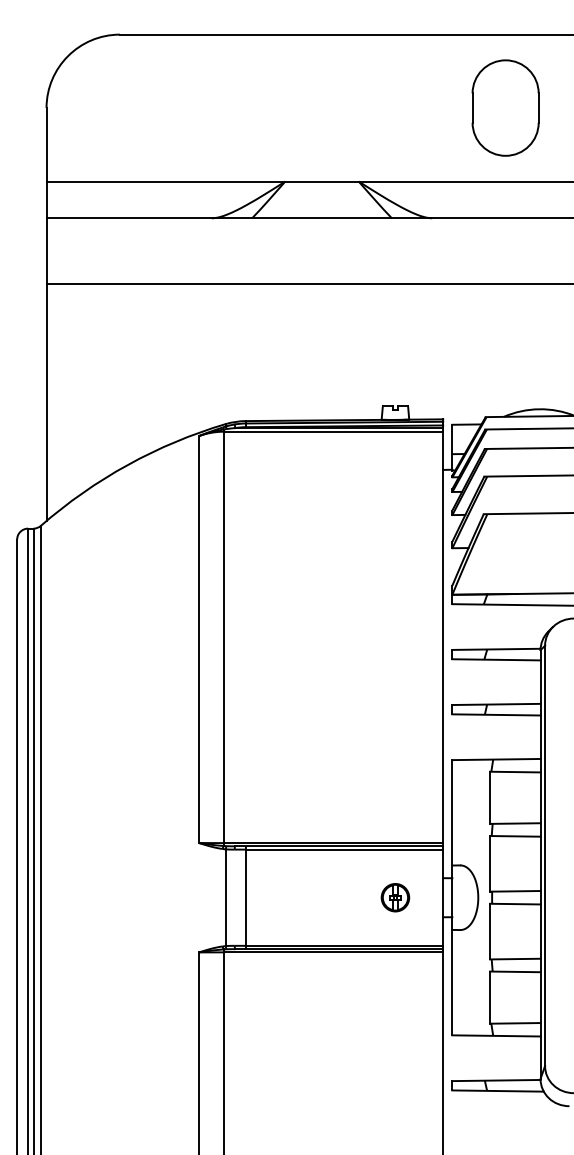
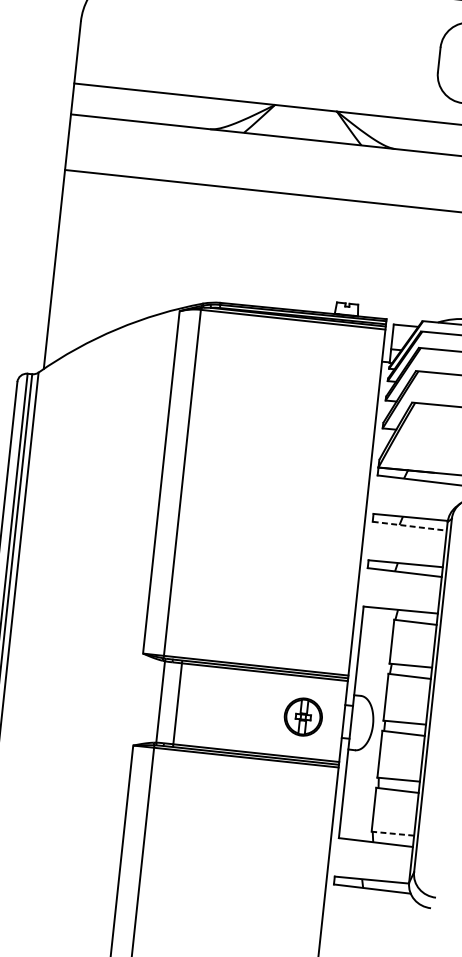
line: (496, 659) -> (409, 525), solid -> dashed
part: (395, 897) -> (303, 717), size x1.6
line: (514, 1023) -> (392, 833), solid -> dashed

